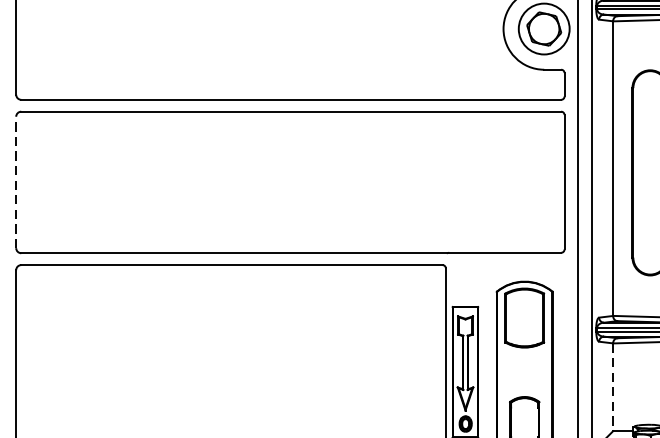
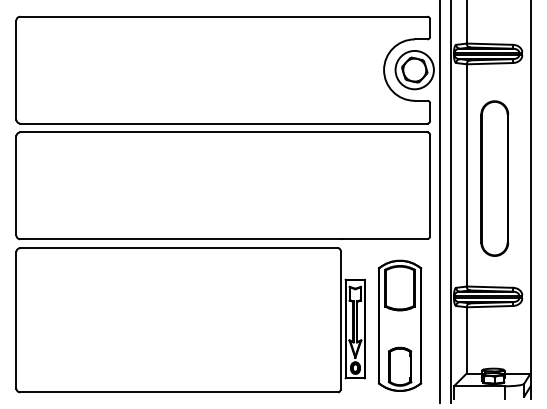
line: (16, 181) -> (16, 185), dashed -> solid
line: (612, 387) -> (466, 340), dashed -> solid

